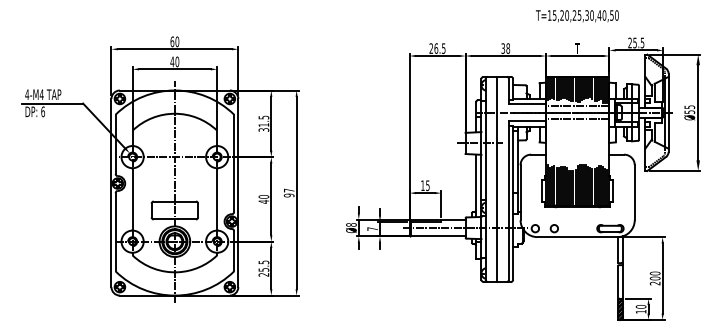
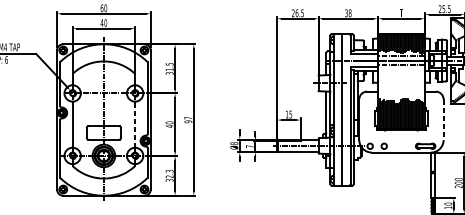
line: (634, 193) -> (443, 120), solid -> dashed
line: (217, 199) -> (135, 124), solid -> dashed
text: (263, 268) -> (169, 175), 25.5 -> 32.3

